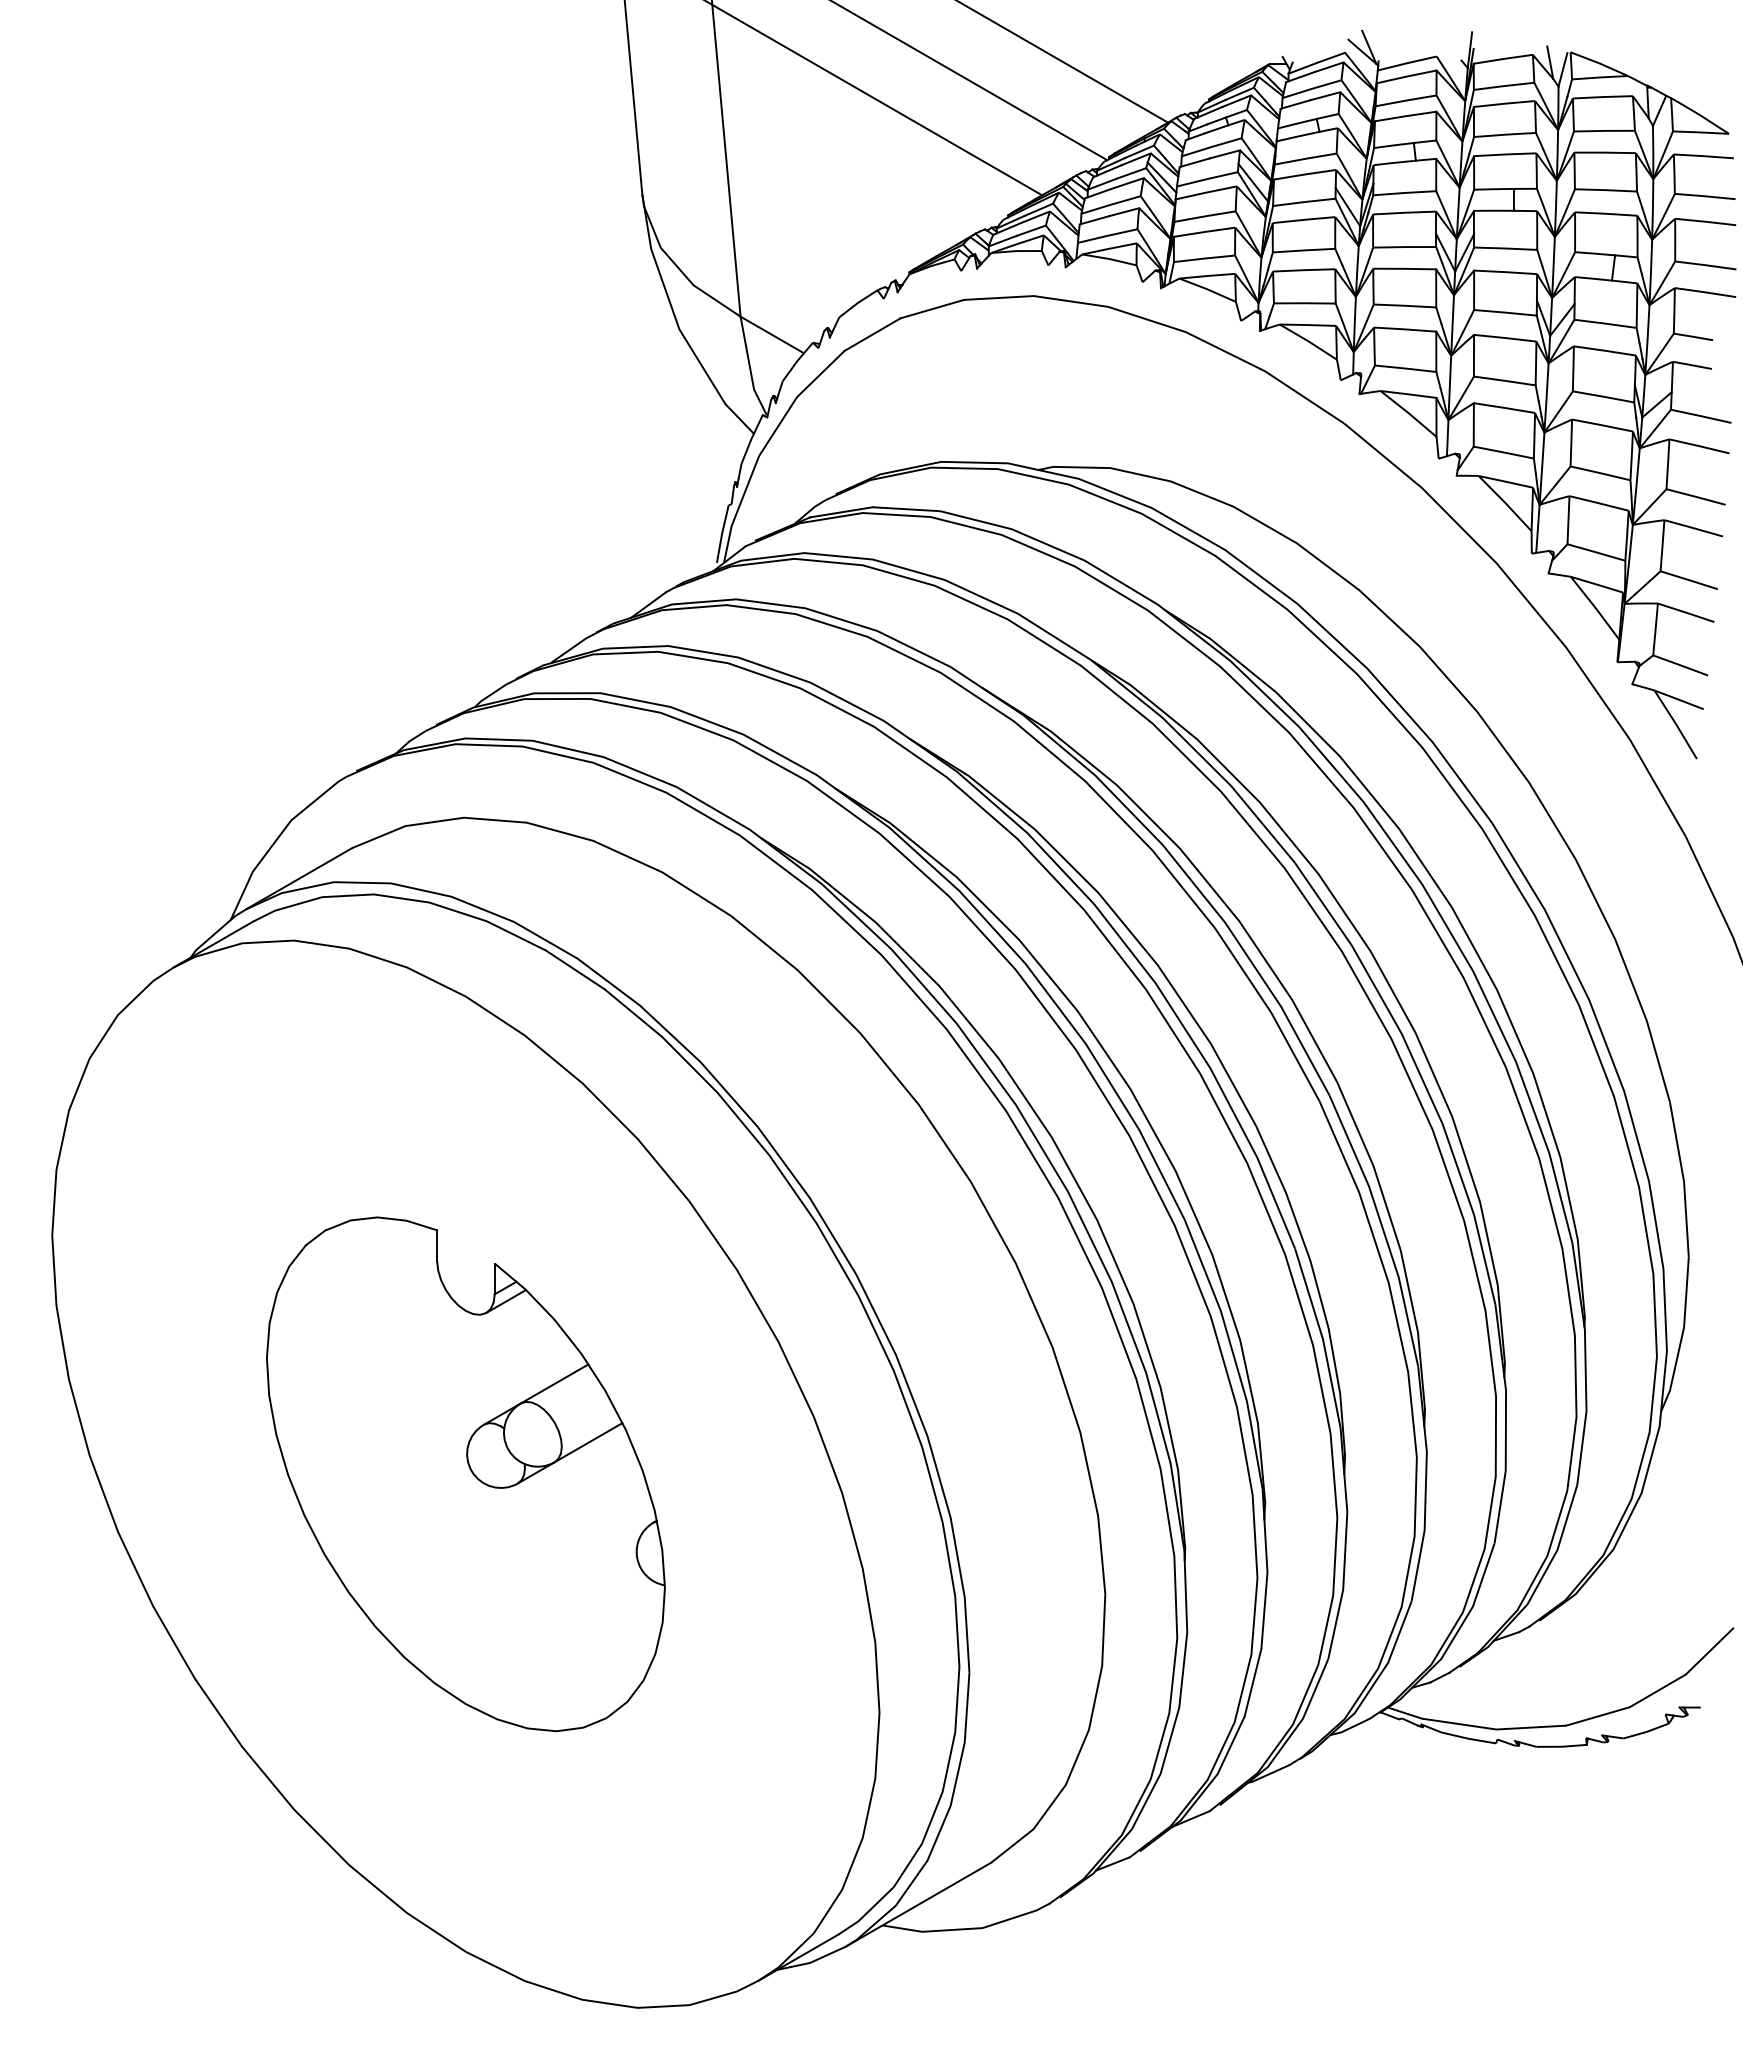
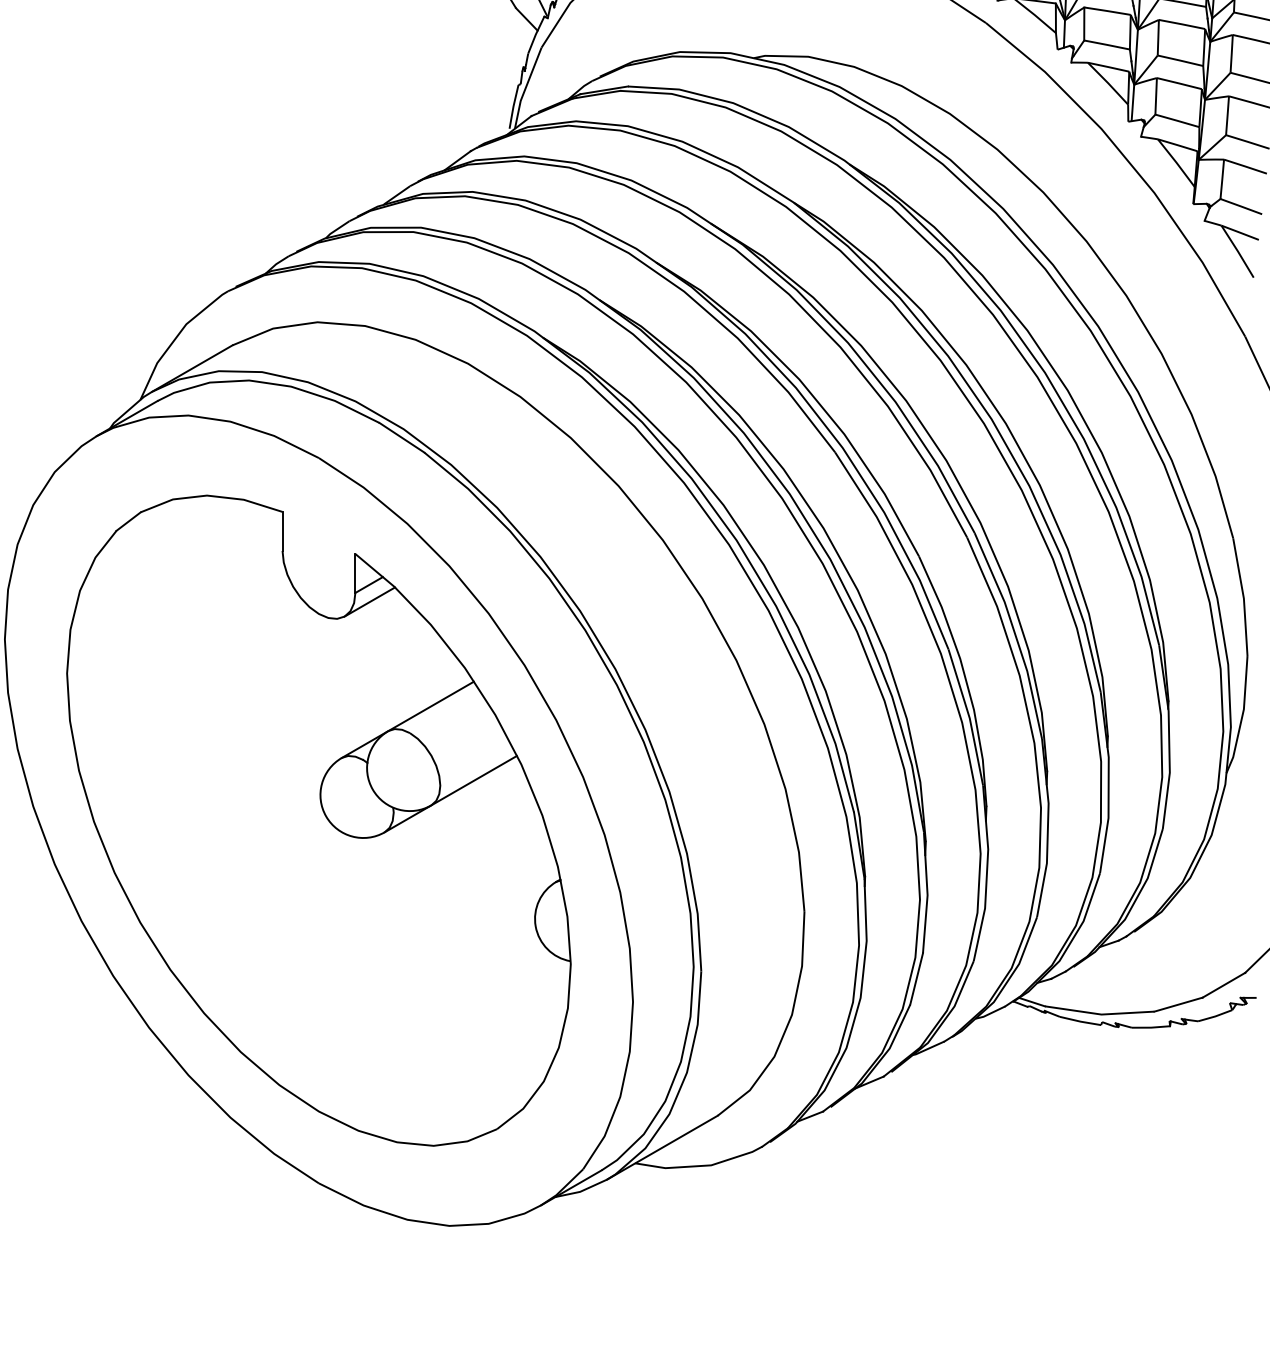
part: (465, 1474) -> (318, 820), size x1.67

